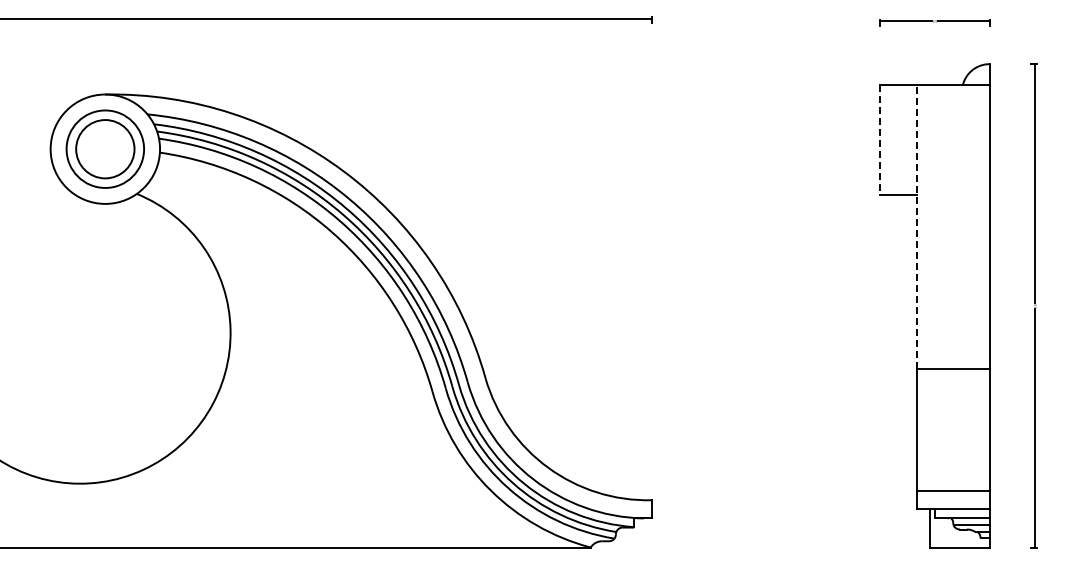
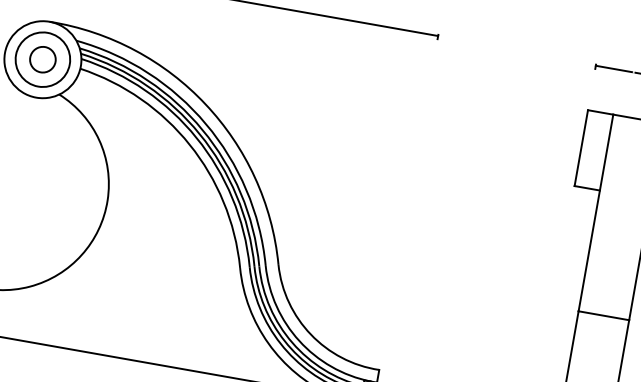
line: (880, 140) -> (581, 148), dashed -> solid
circle: (105, 149) -> (42, 59), size x0.62
line: (916, 227) -> (595, 213), dashed -> solid

